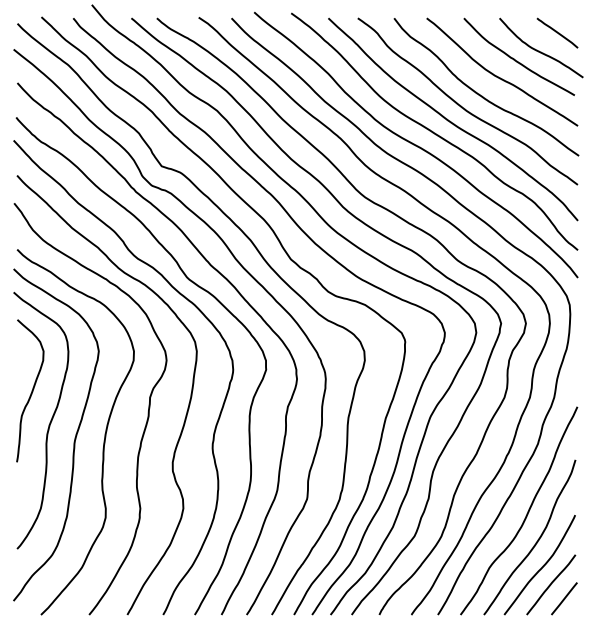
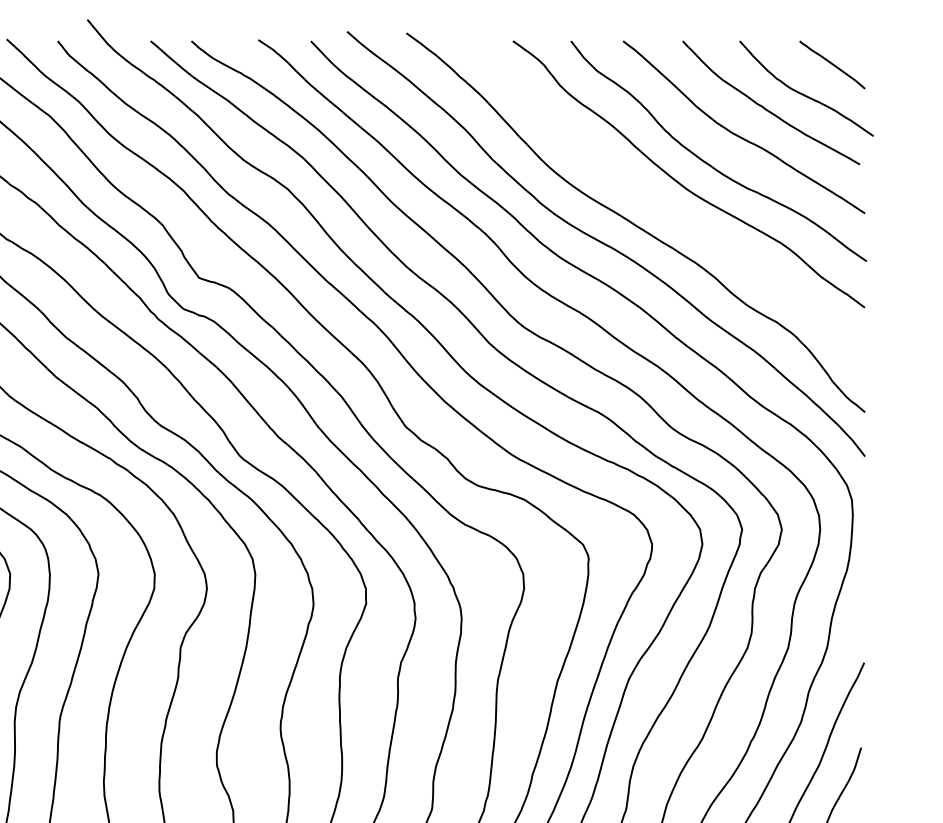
curve: (451, 121) -> (662, 206), removed

